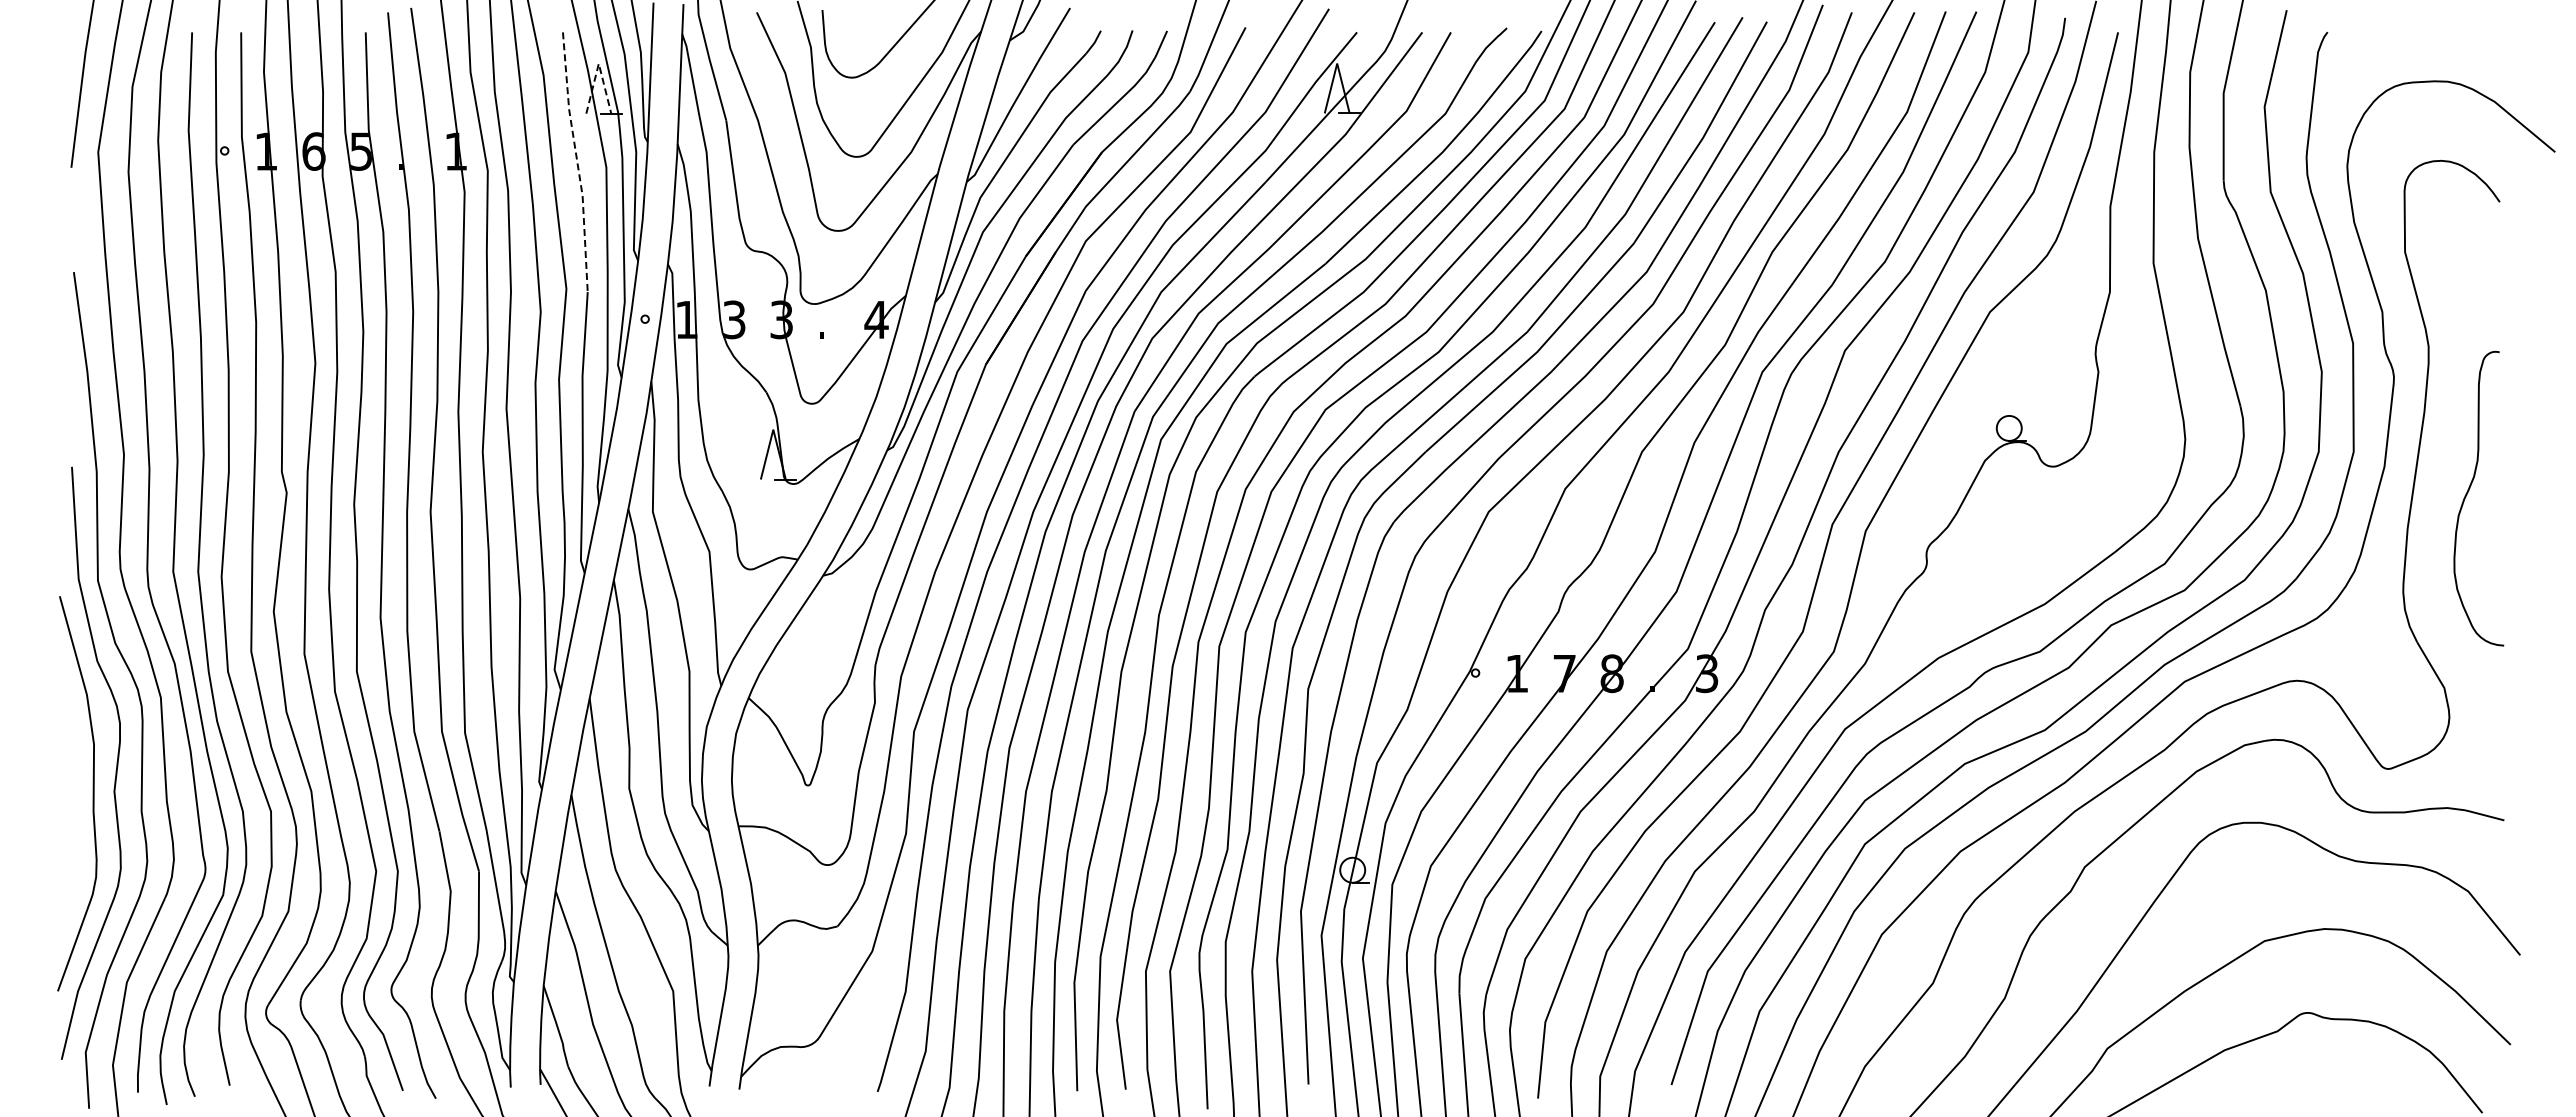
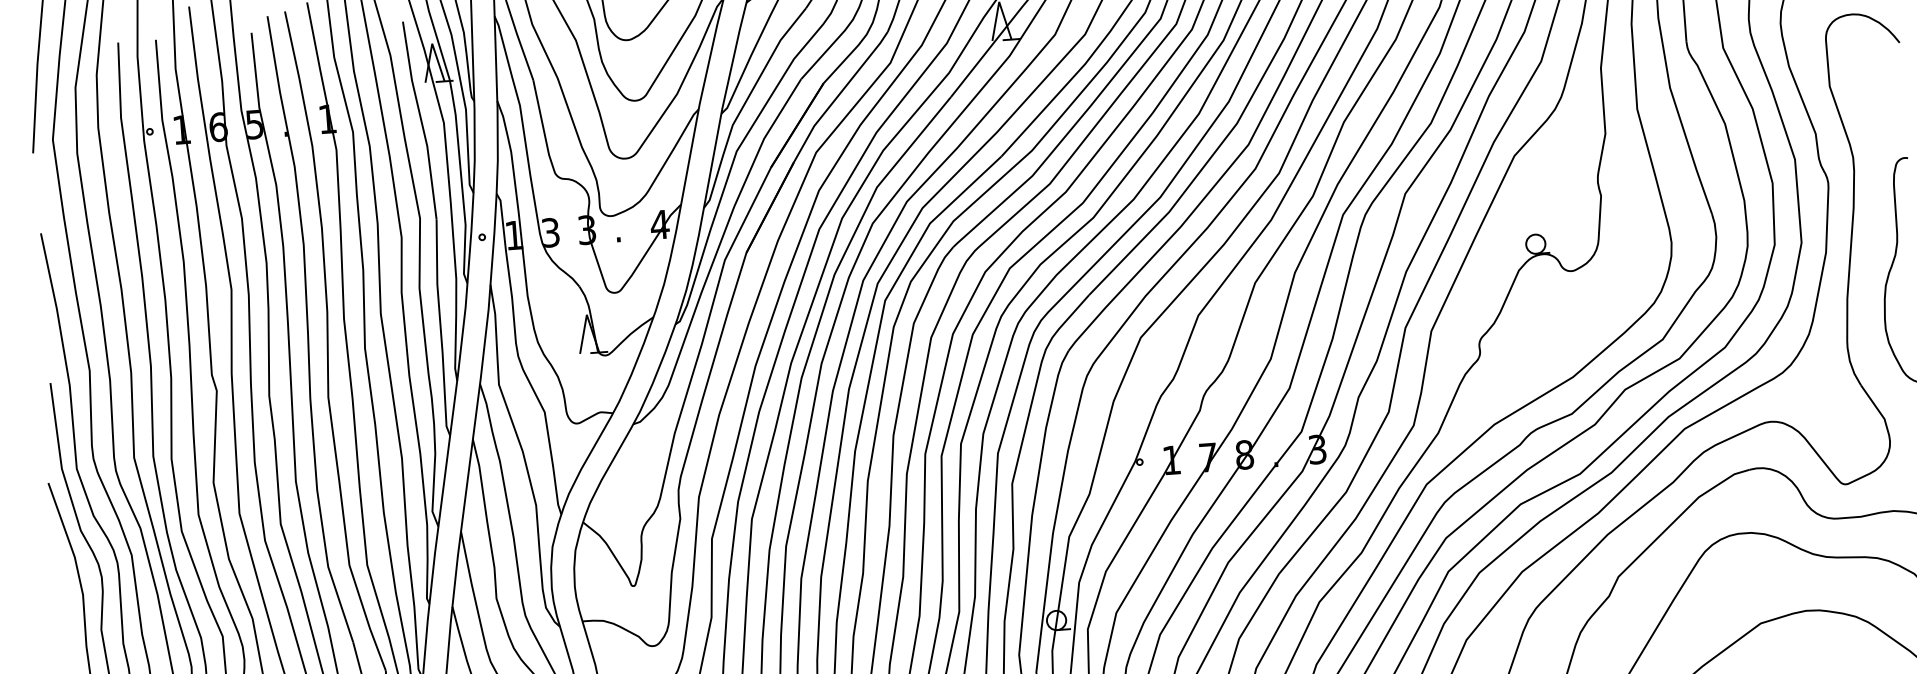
line: (598, 63) -> (431, 43), dashed -> solid
line: (577, 162) -> (421, 120), dashed -> solid

